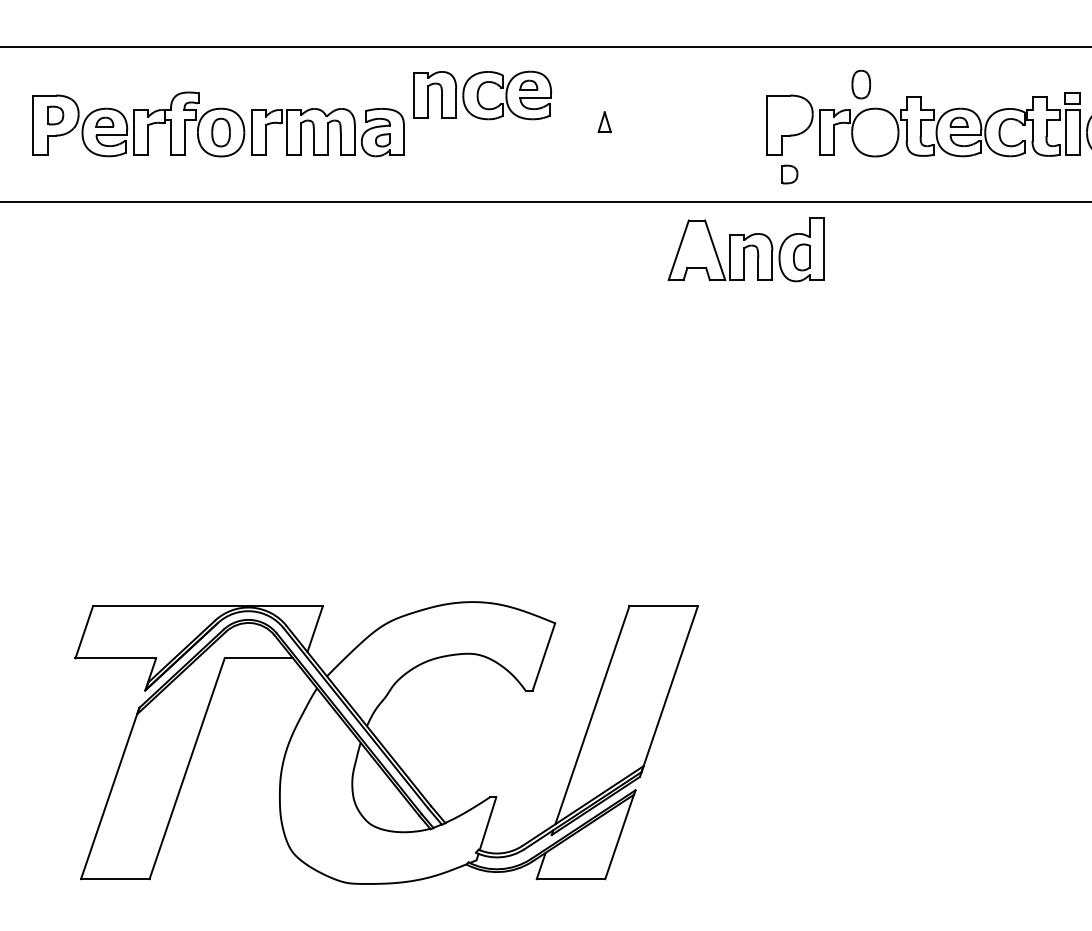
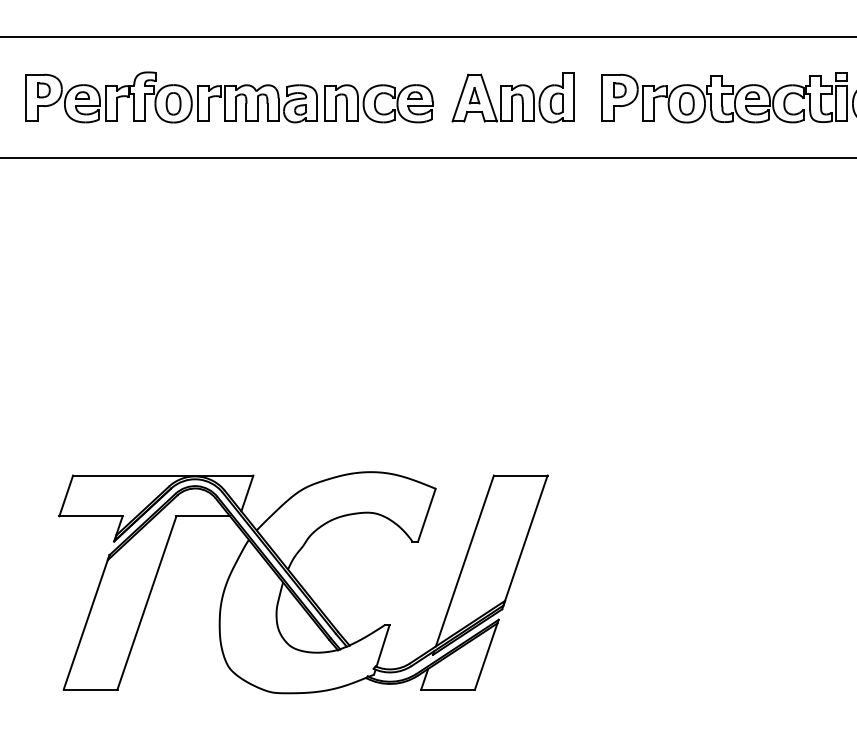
part: (860, 84) -> (686, 103), moved
part: (482, 95) -> (378, 103), moved
part: (789, 174) -> (619, 90), moved
part: (745, 249) -> (512, 97), moved

